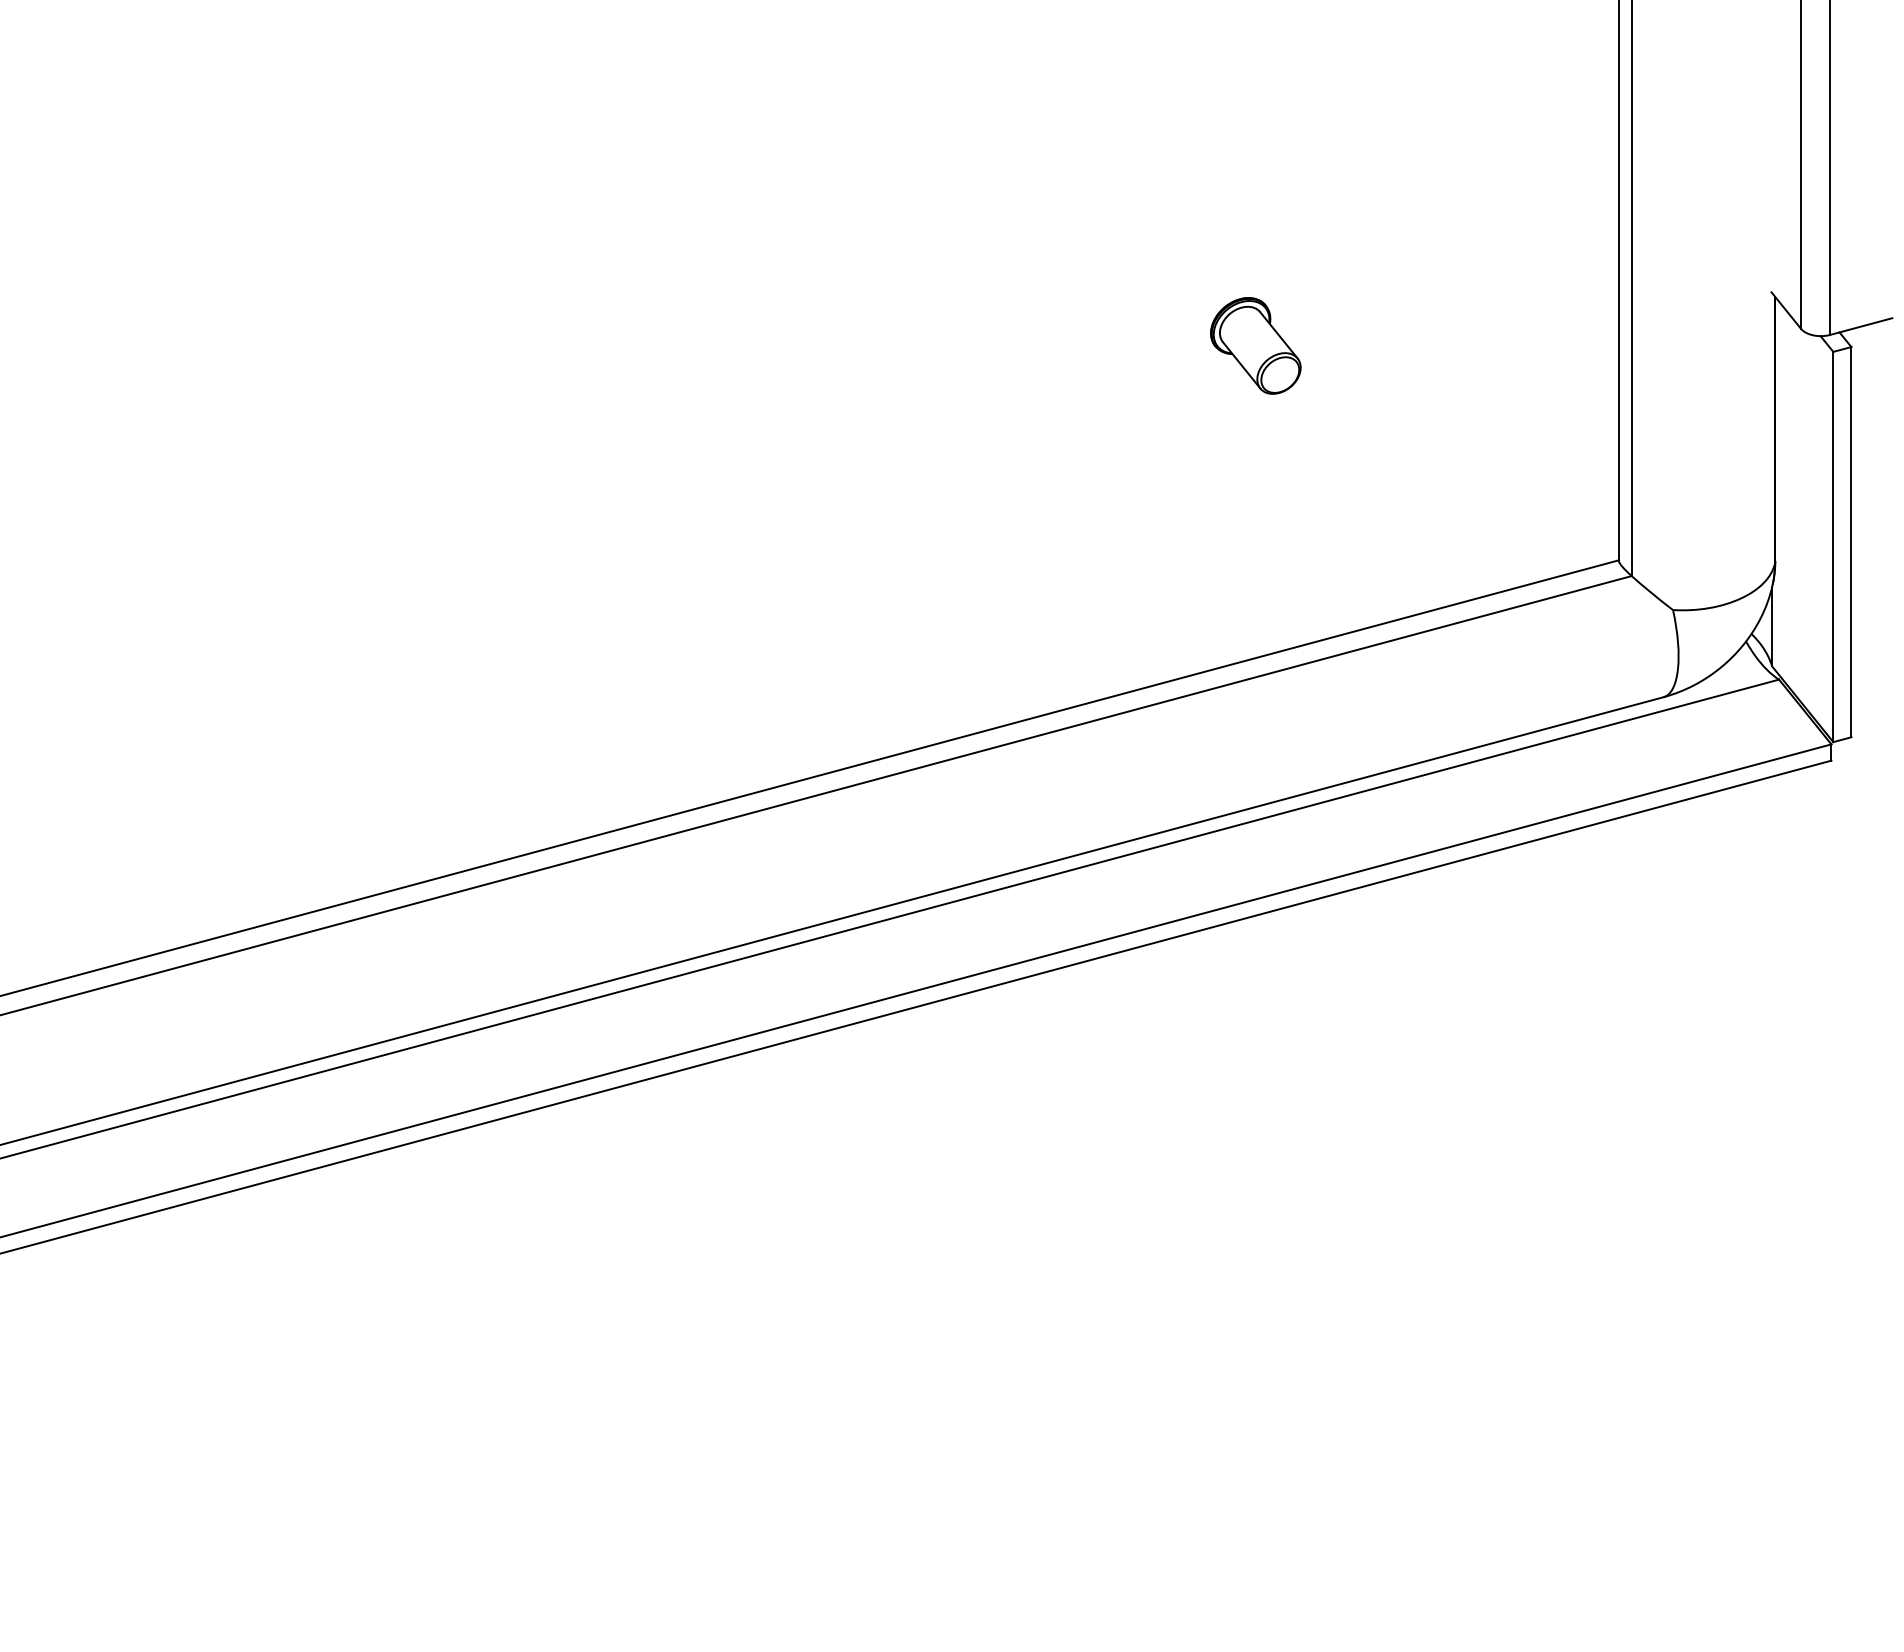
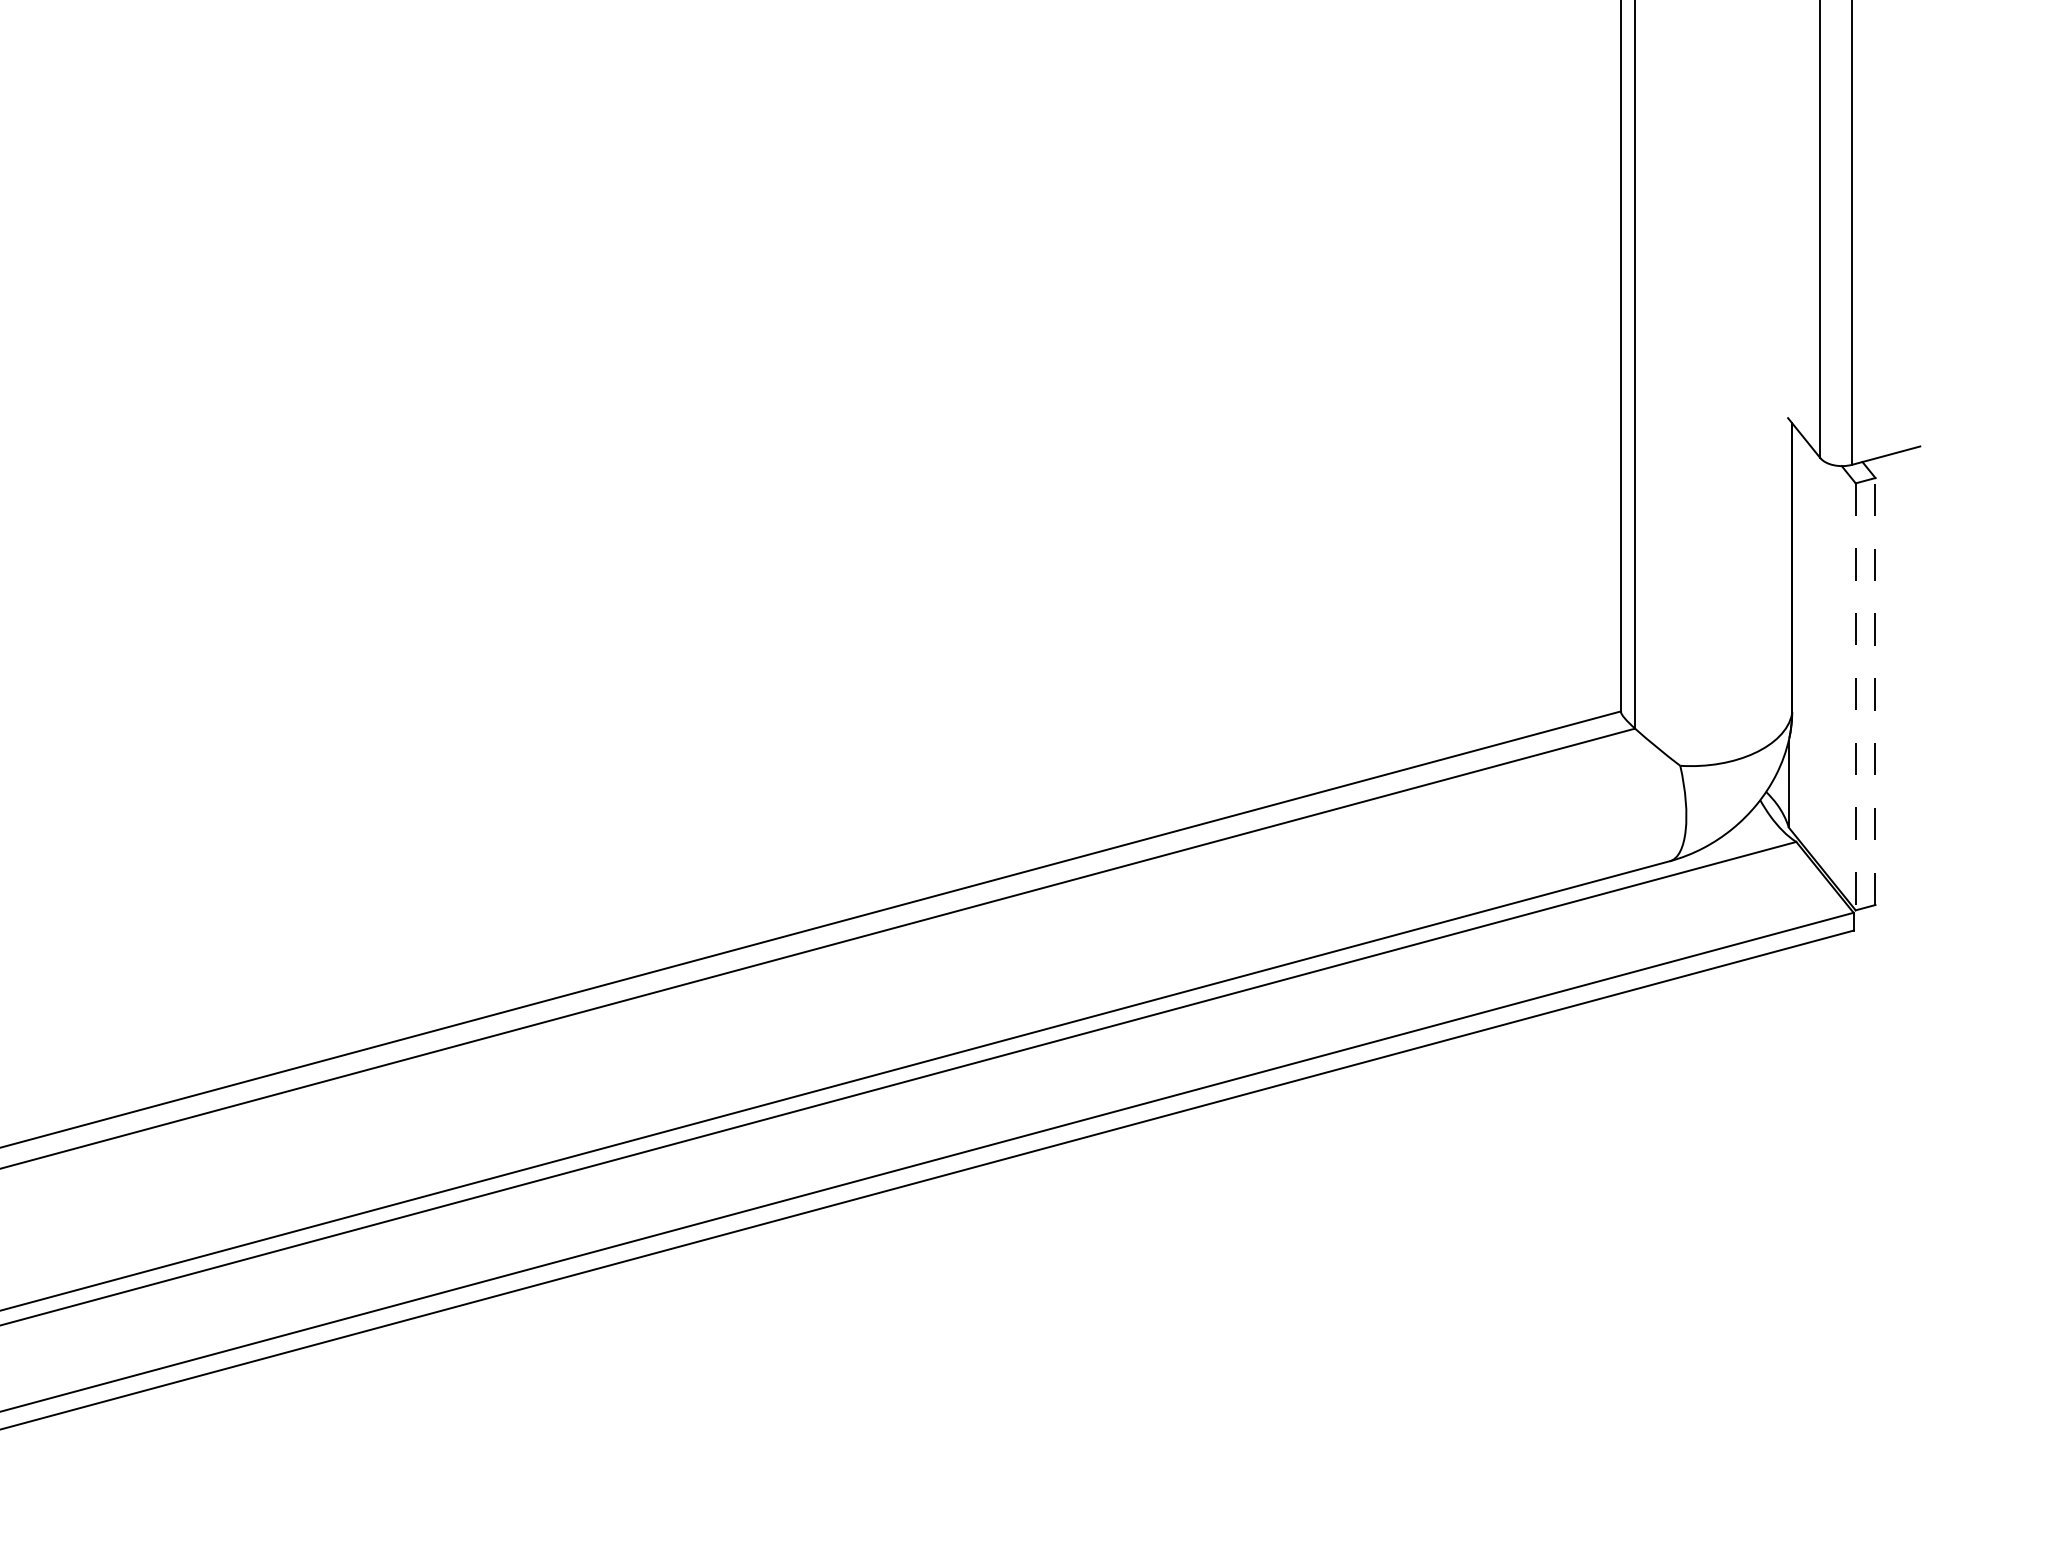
part: (1255, 345) -> (1223, 476), removed
line: (1851, 541) -> (1875, 690), solid -> dashed
line: (1833, 547) -> (1855, 697), solid -> dashed

